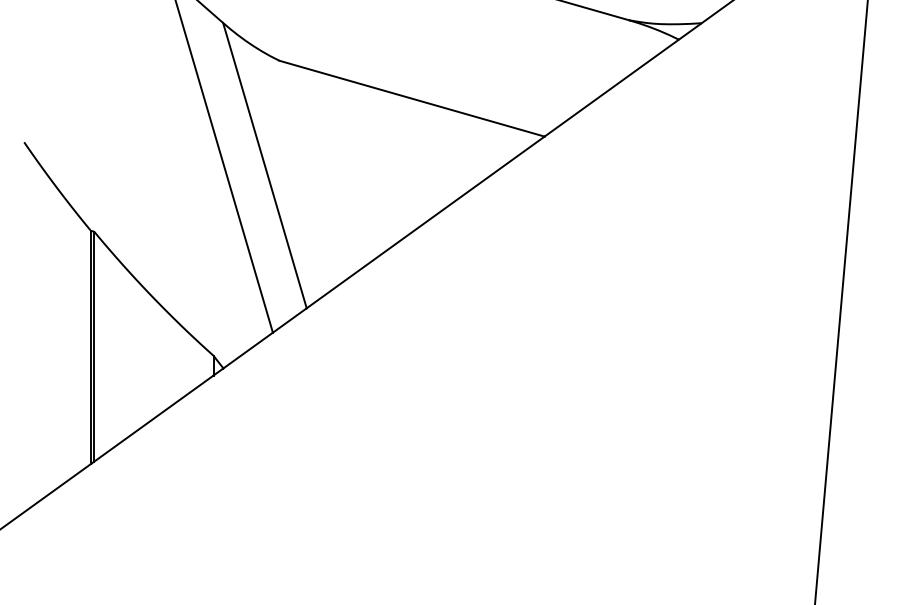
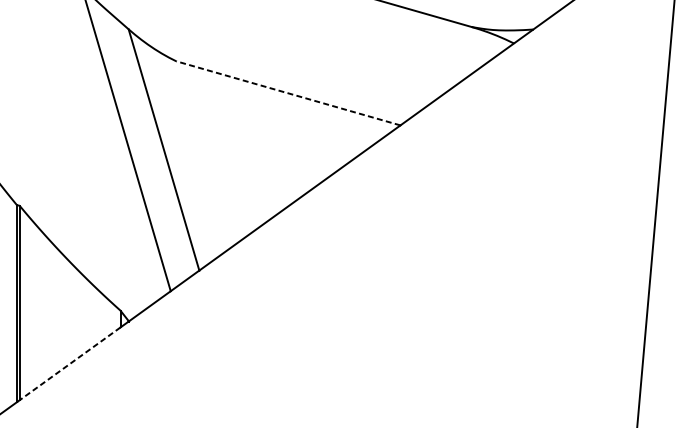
line: (412, 98) -> (288, 93), solid -> dashed
line: (153, 418) -> (69, 363), solid -> dashed

